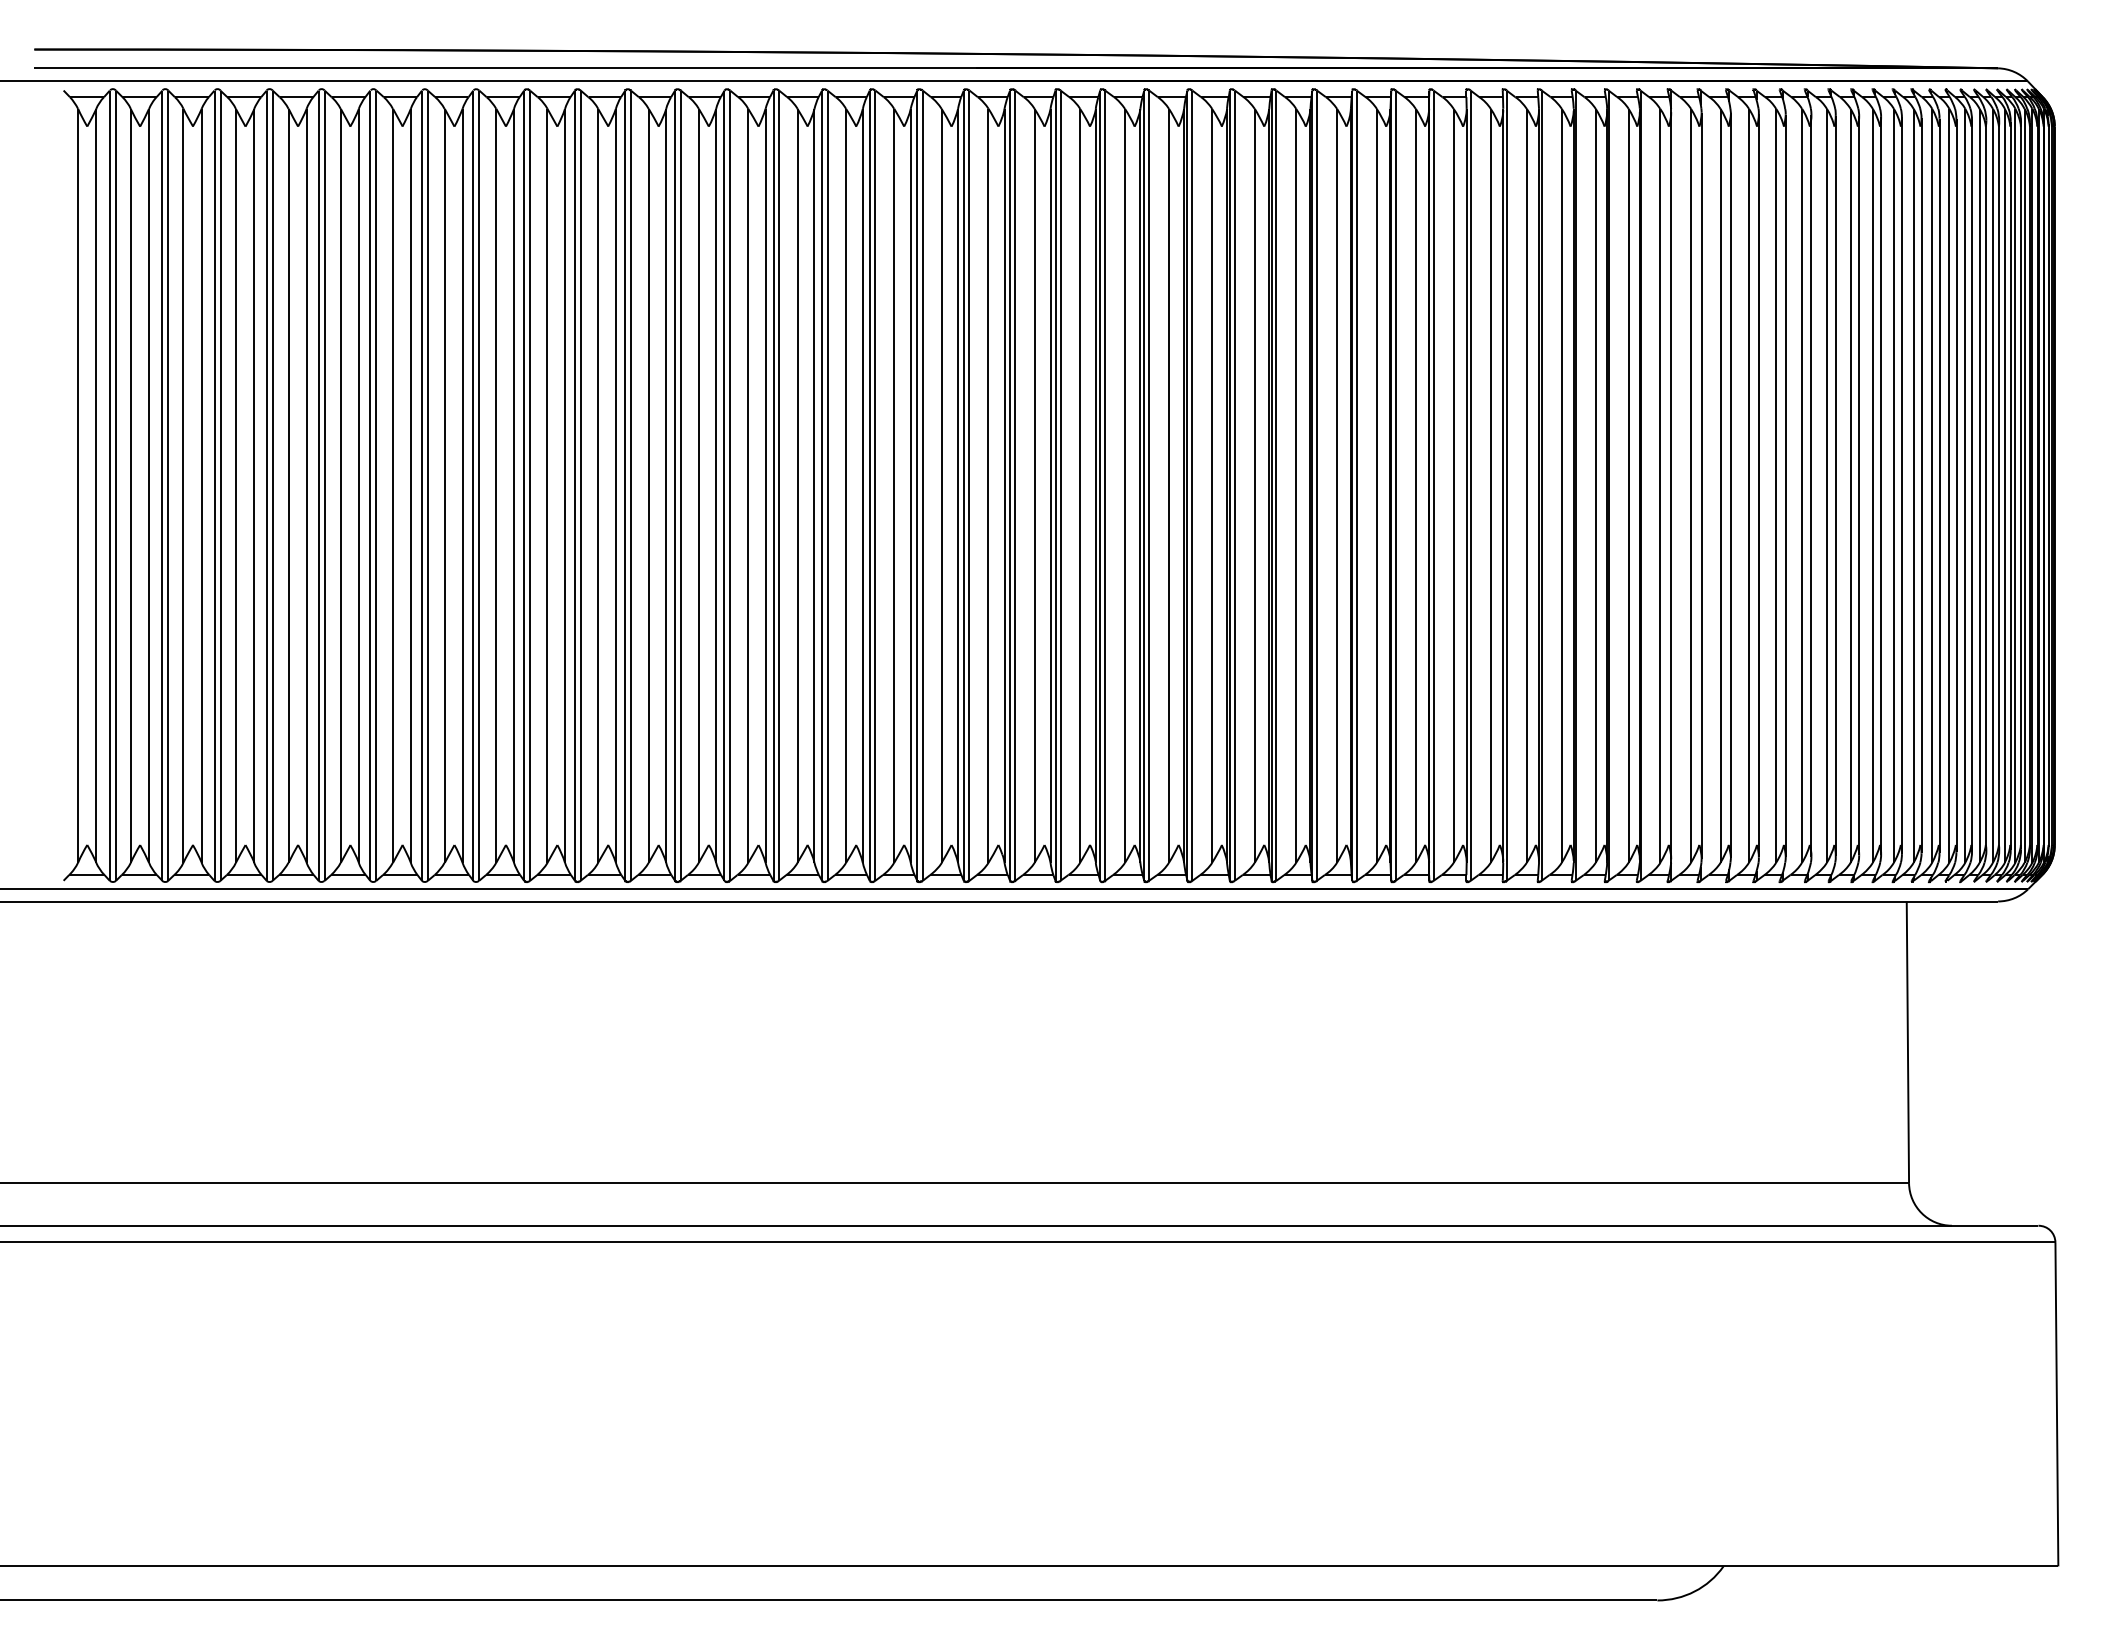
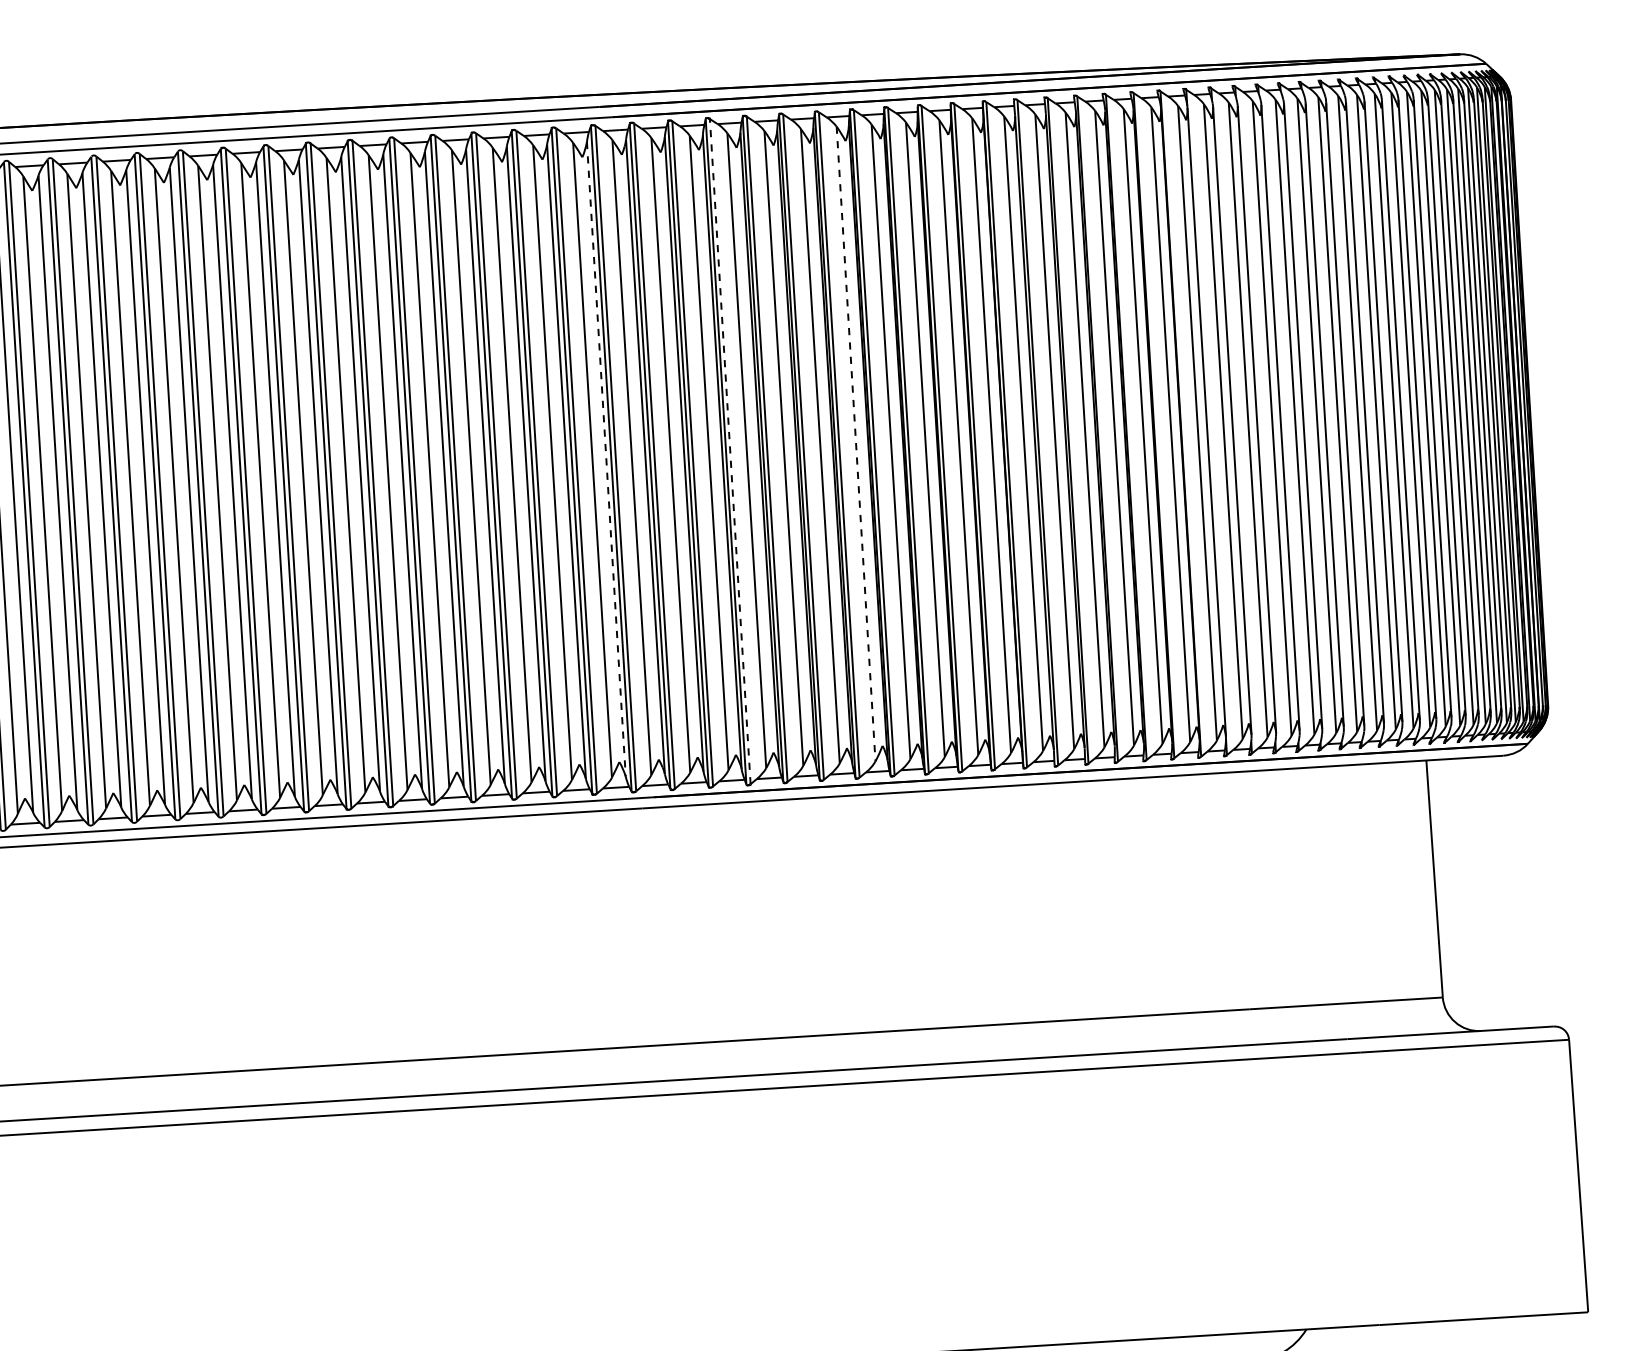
line: (958, 485) -> (606, 459), solid -> dashed
line: (1105, 485) -> (730, 451), solid -> dashed
line: (1254, 485) -> (855, 443), solid -> dashed

